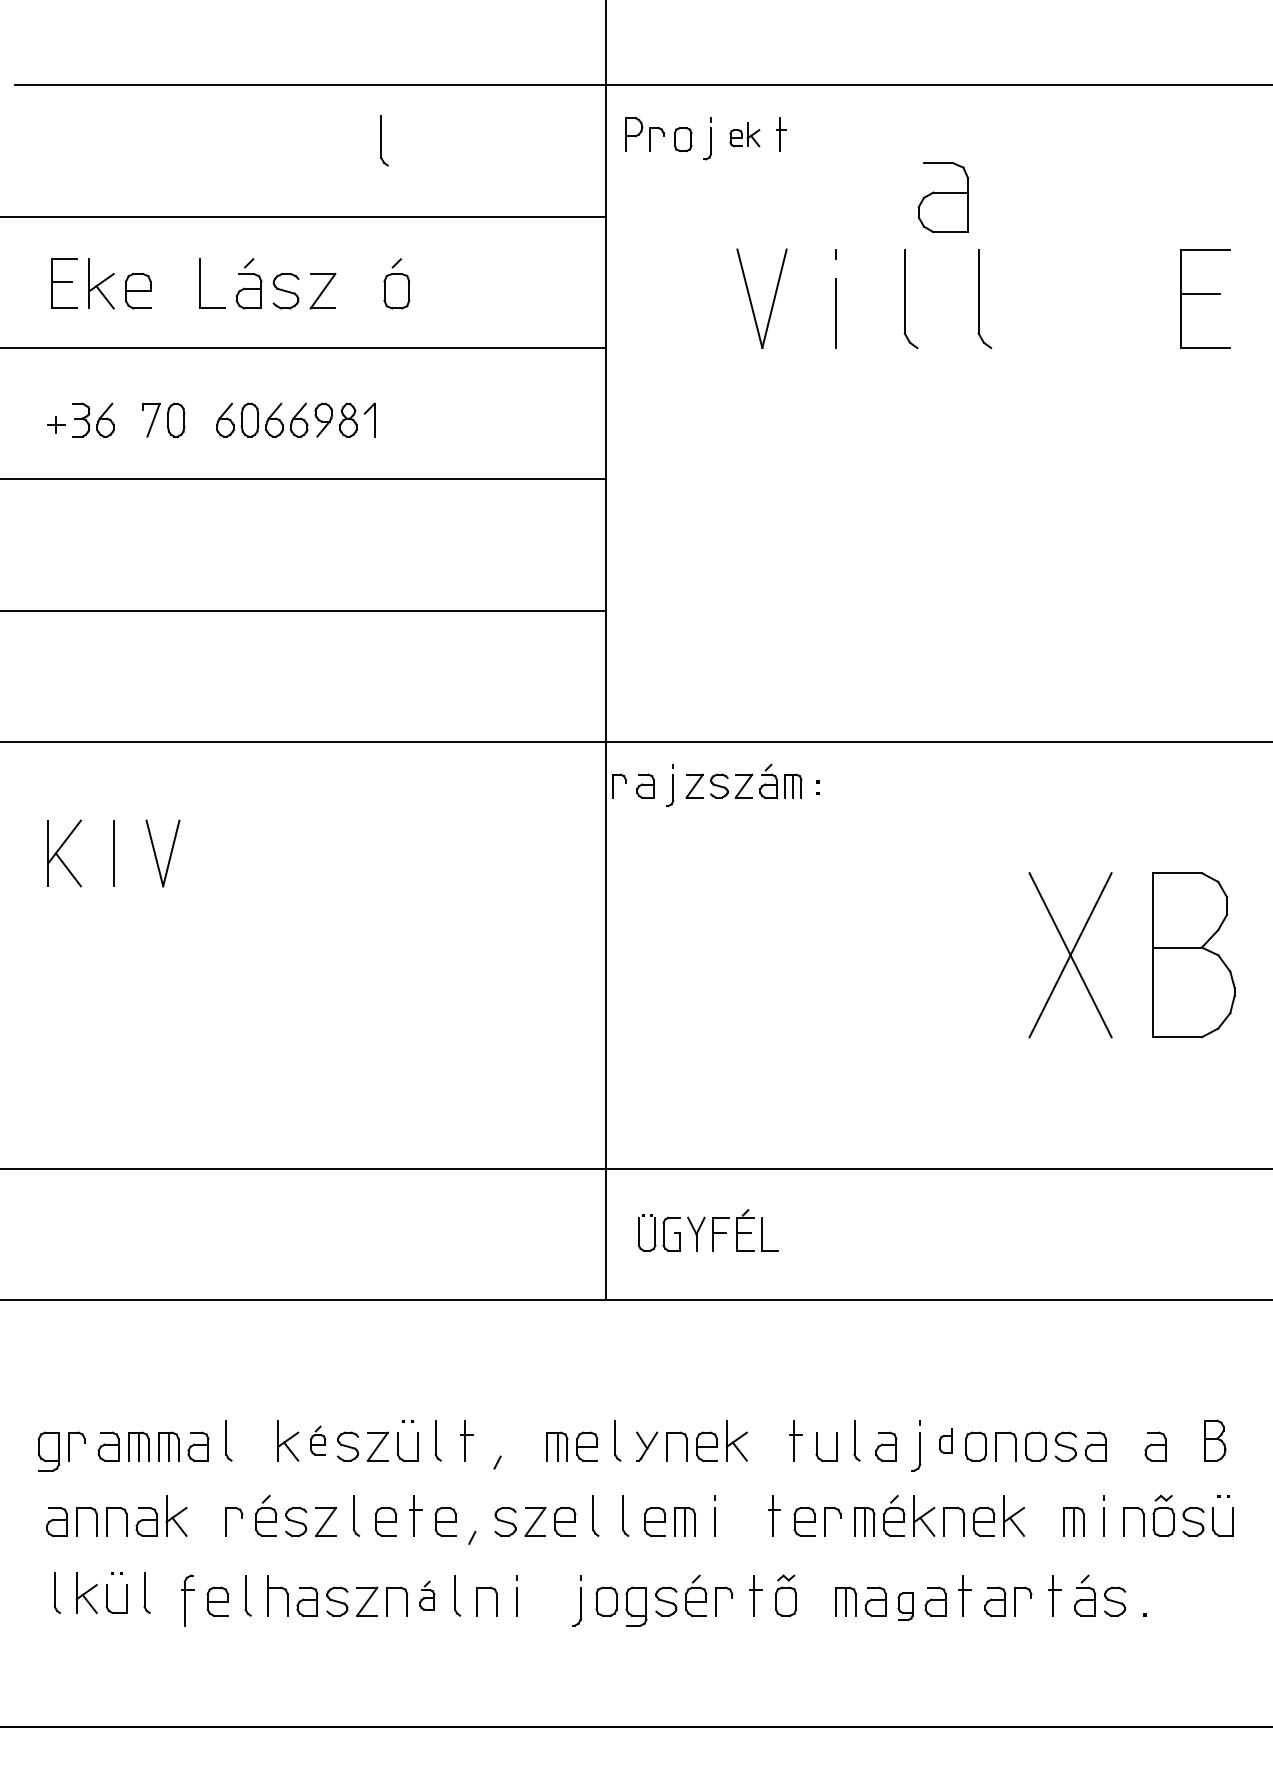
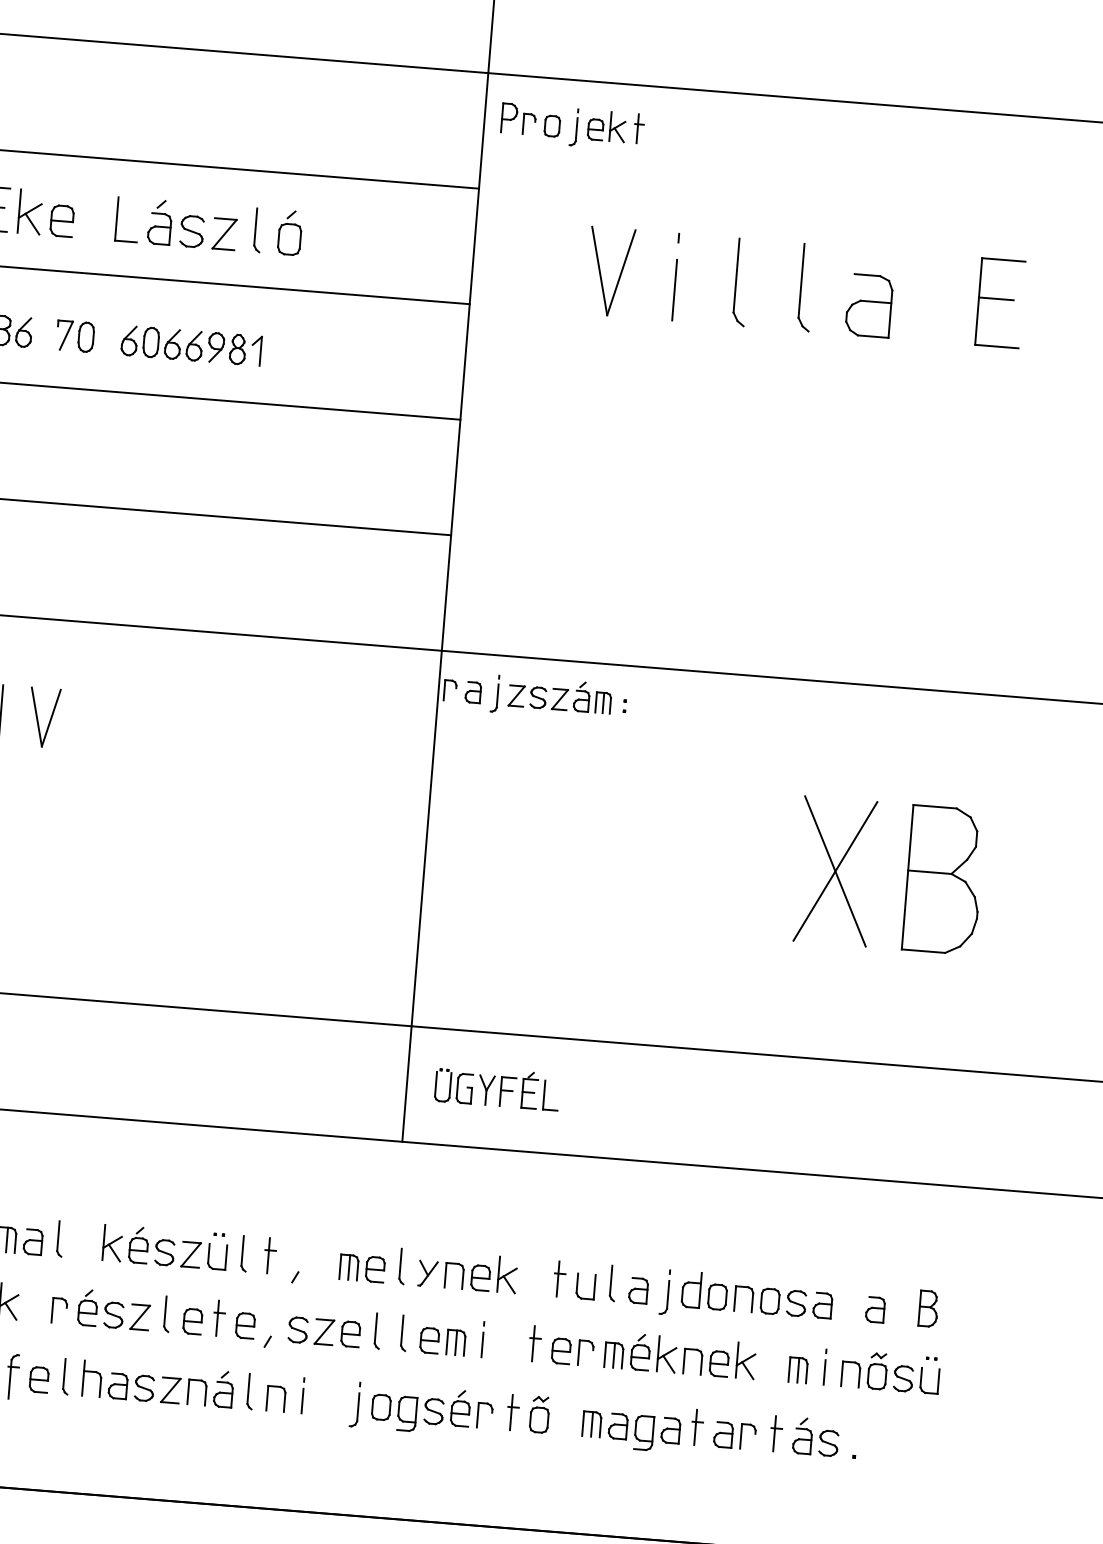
part: (744, 134) -> (606, 126), size x1.43
part: (384, 140) -> (258, 230), moved
part: (943, 197) -> (869, 305), moved
part: (318, 1440) -> (139, 1245), size x1.43
part: (945, 1440) -> (691, 1289), size x1.67
part: (427, 1595) -> (224, 1389), size x1.43
part: (905, 1606) -> (644, 1432), size x1.43

